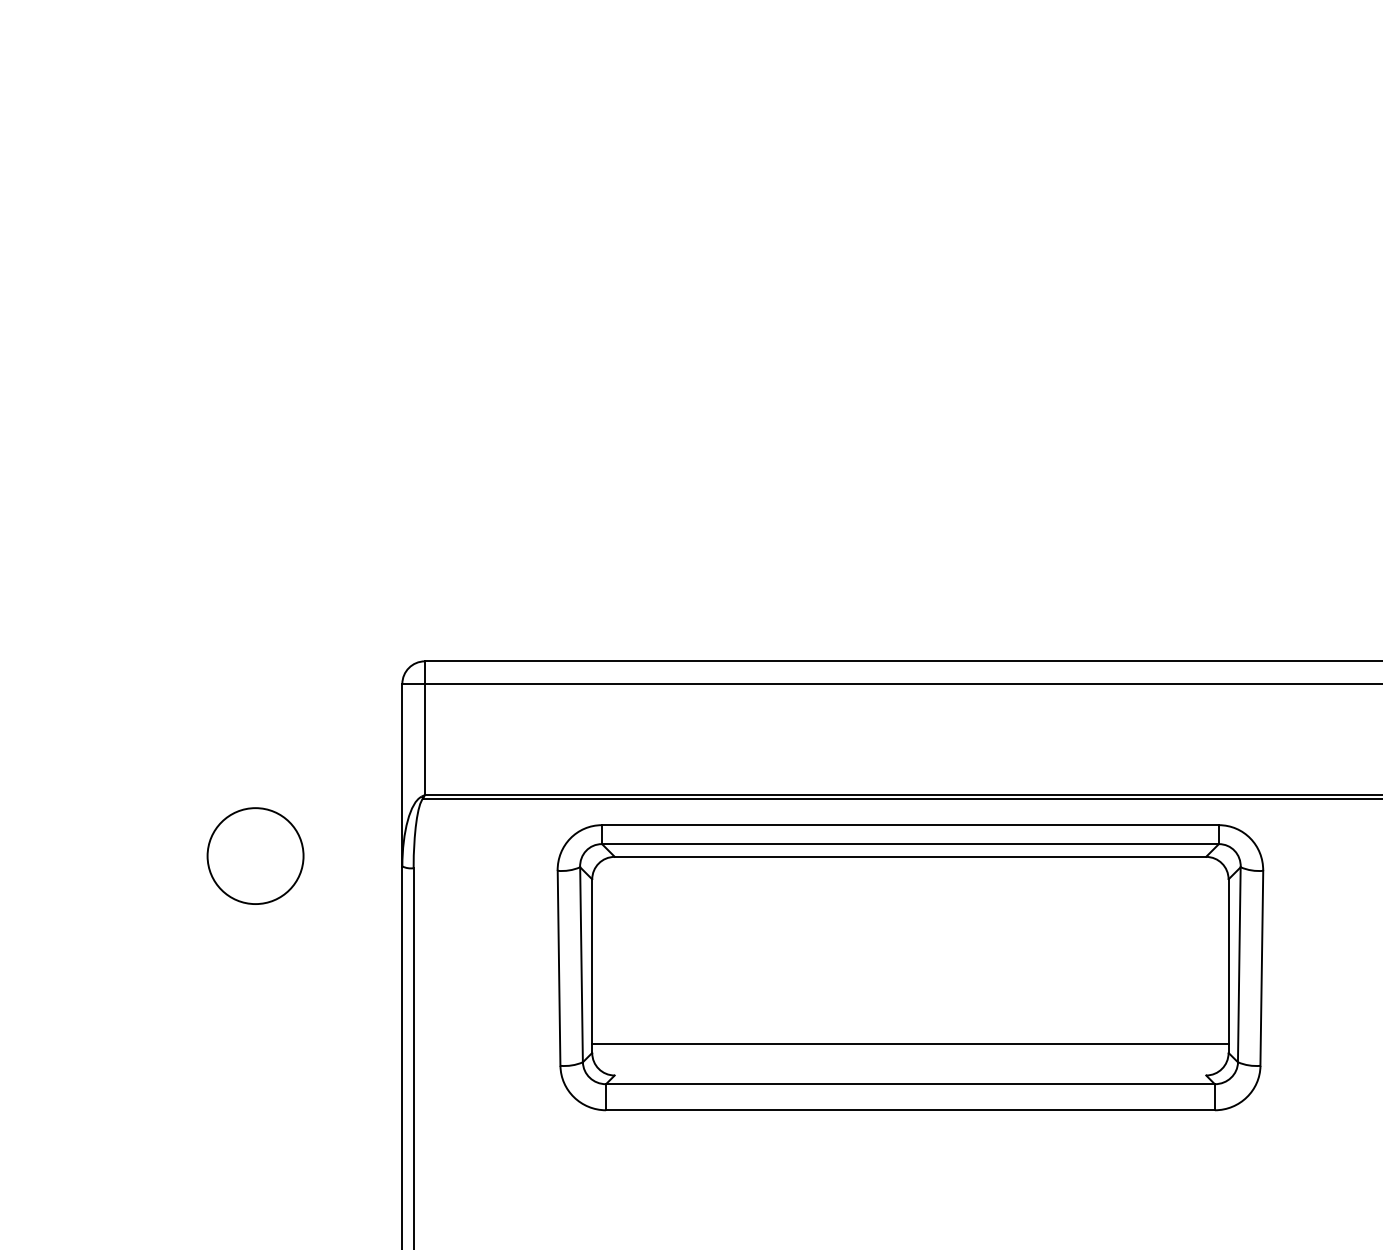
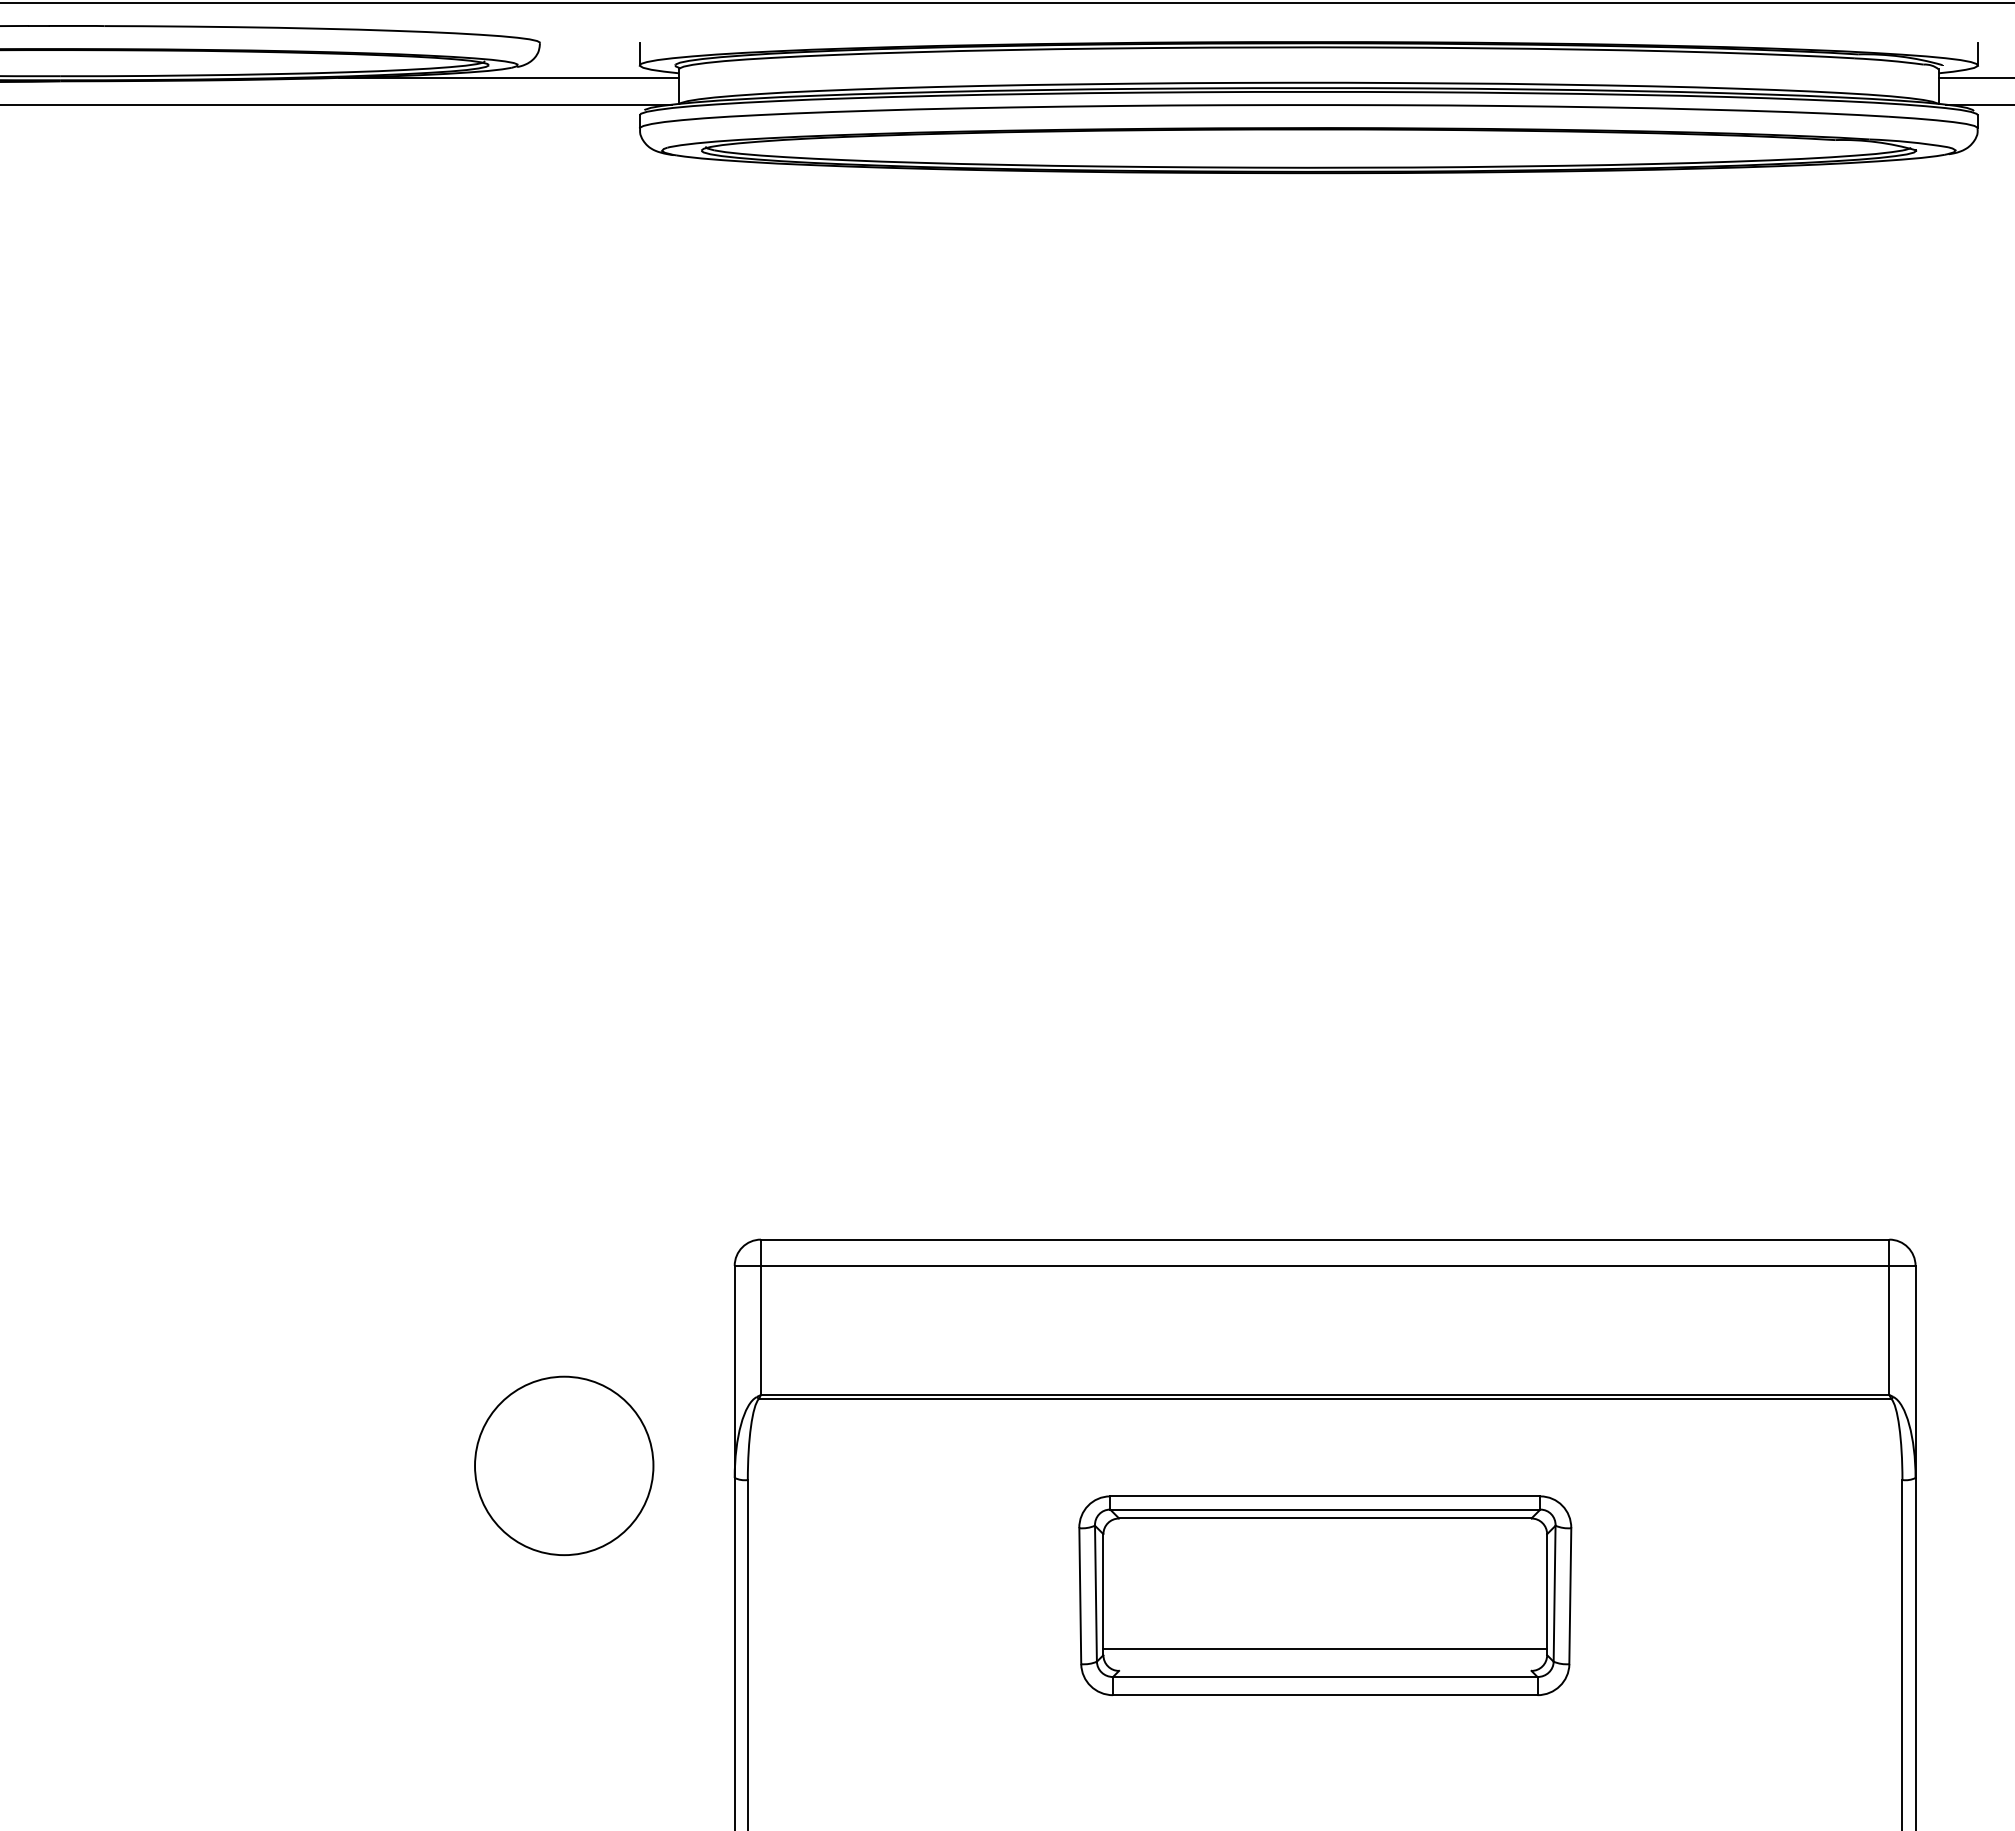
circle: (255, 855) -> (563, 1465), size x1.6
part: (910, 967) -> (1325, 1595), size x0.6

